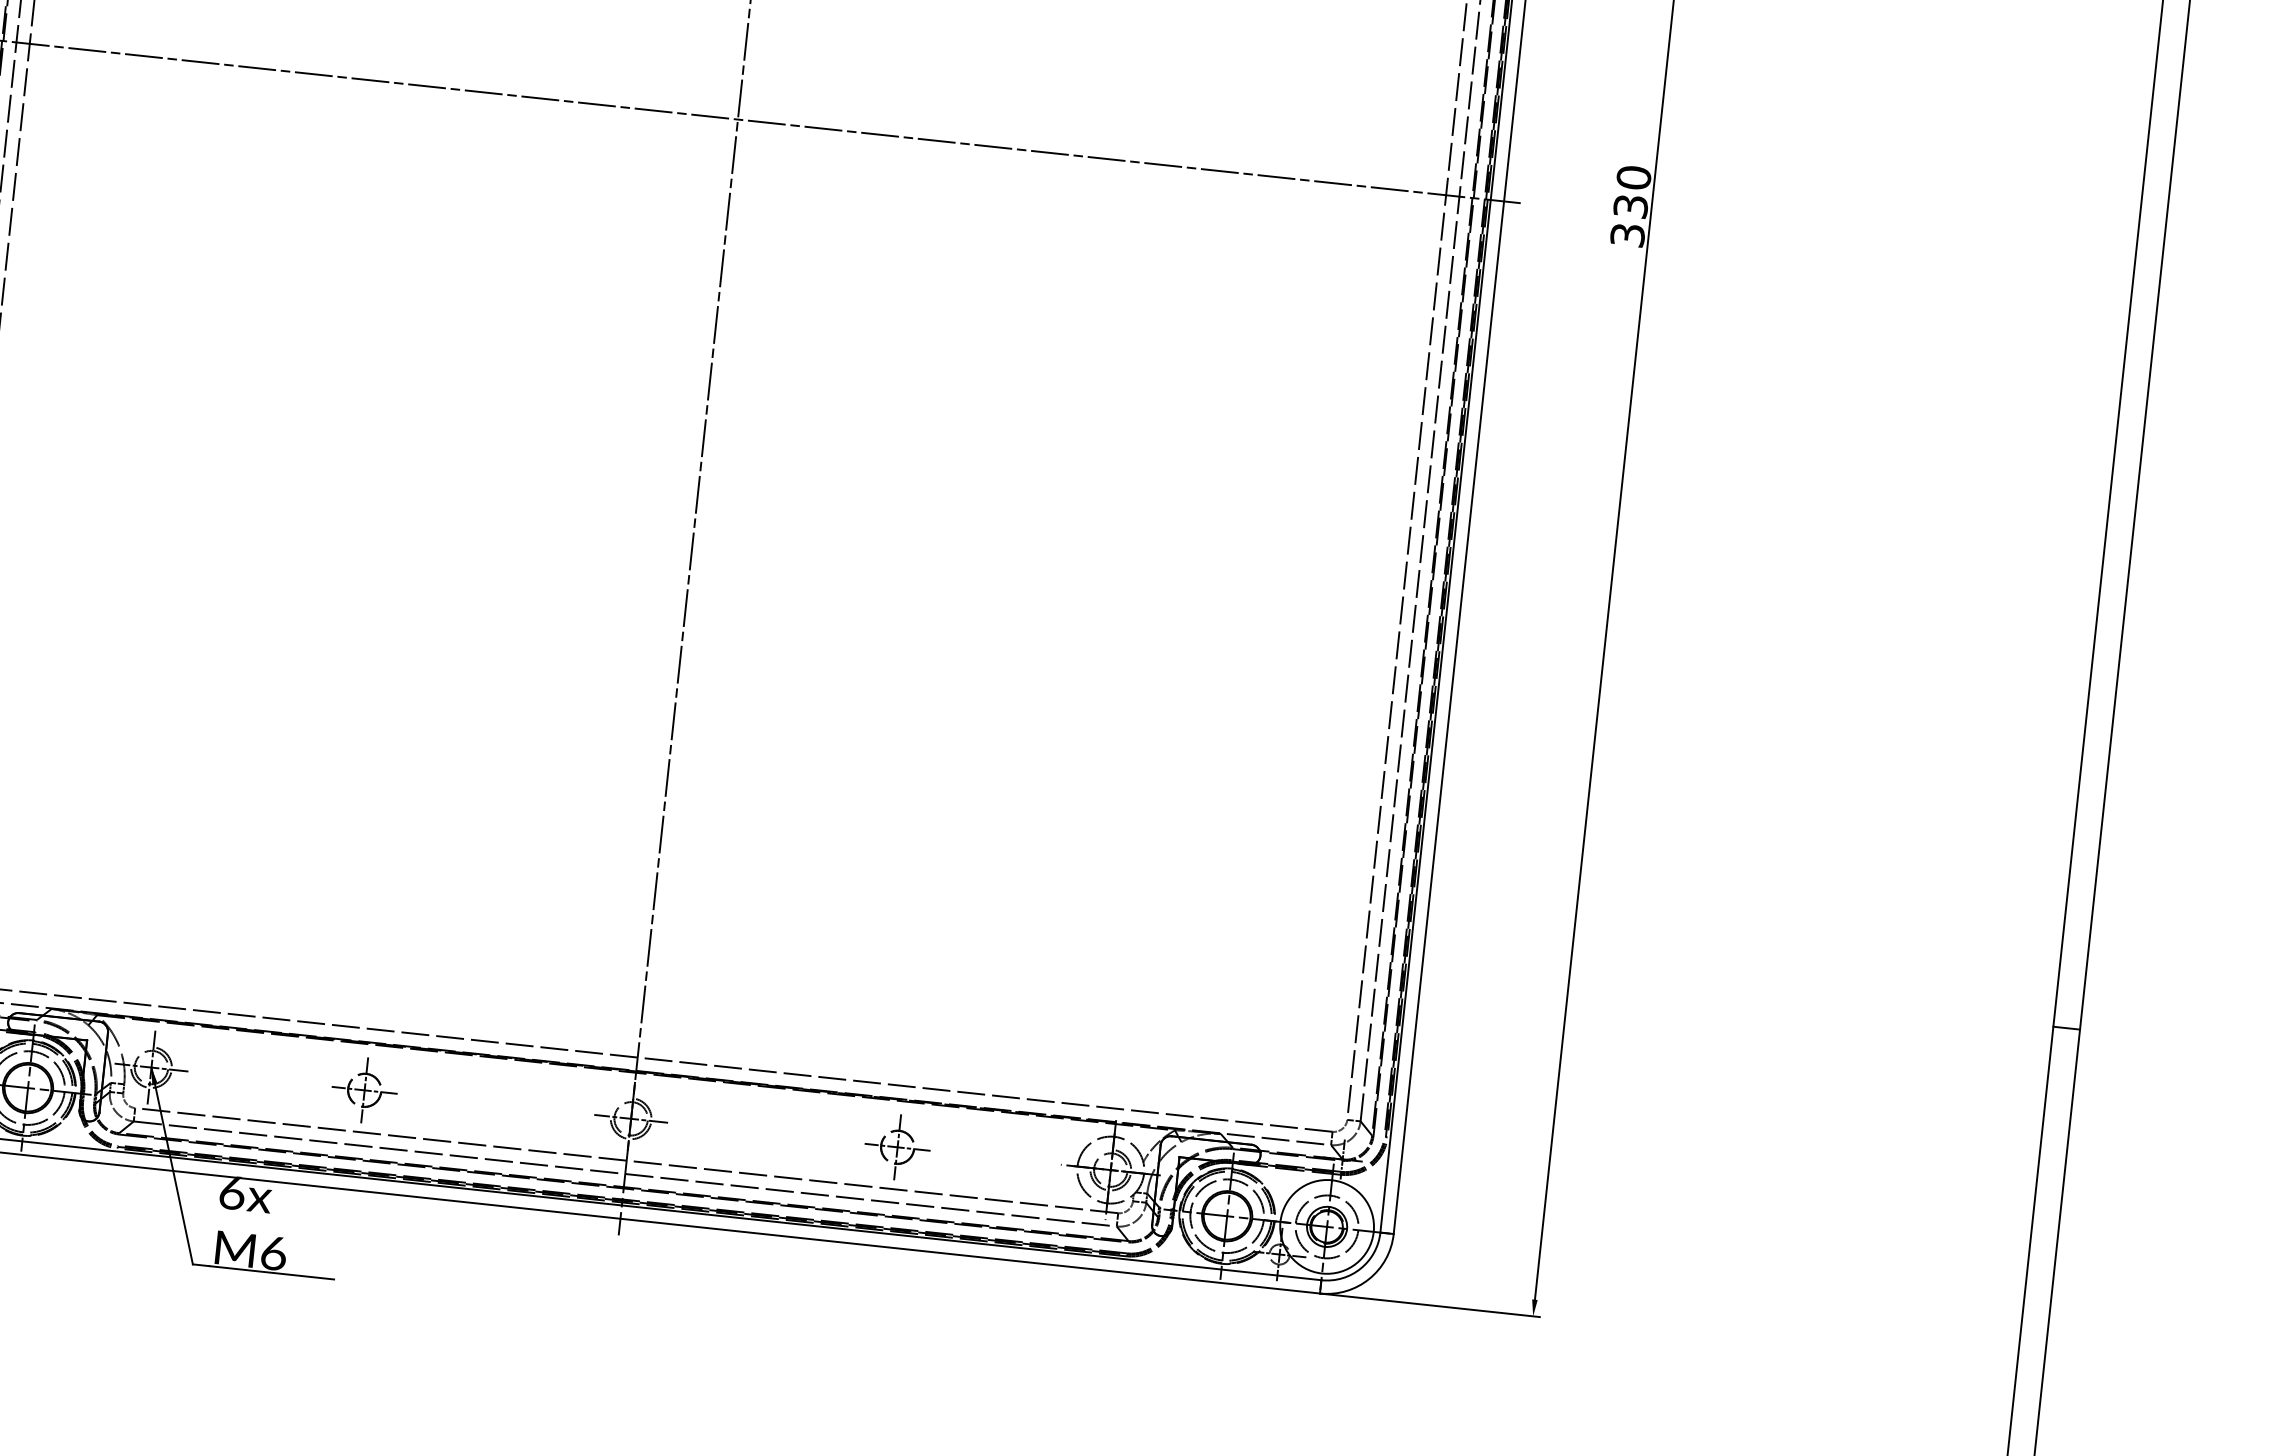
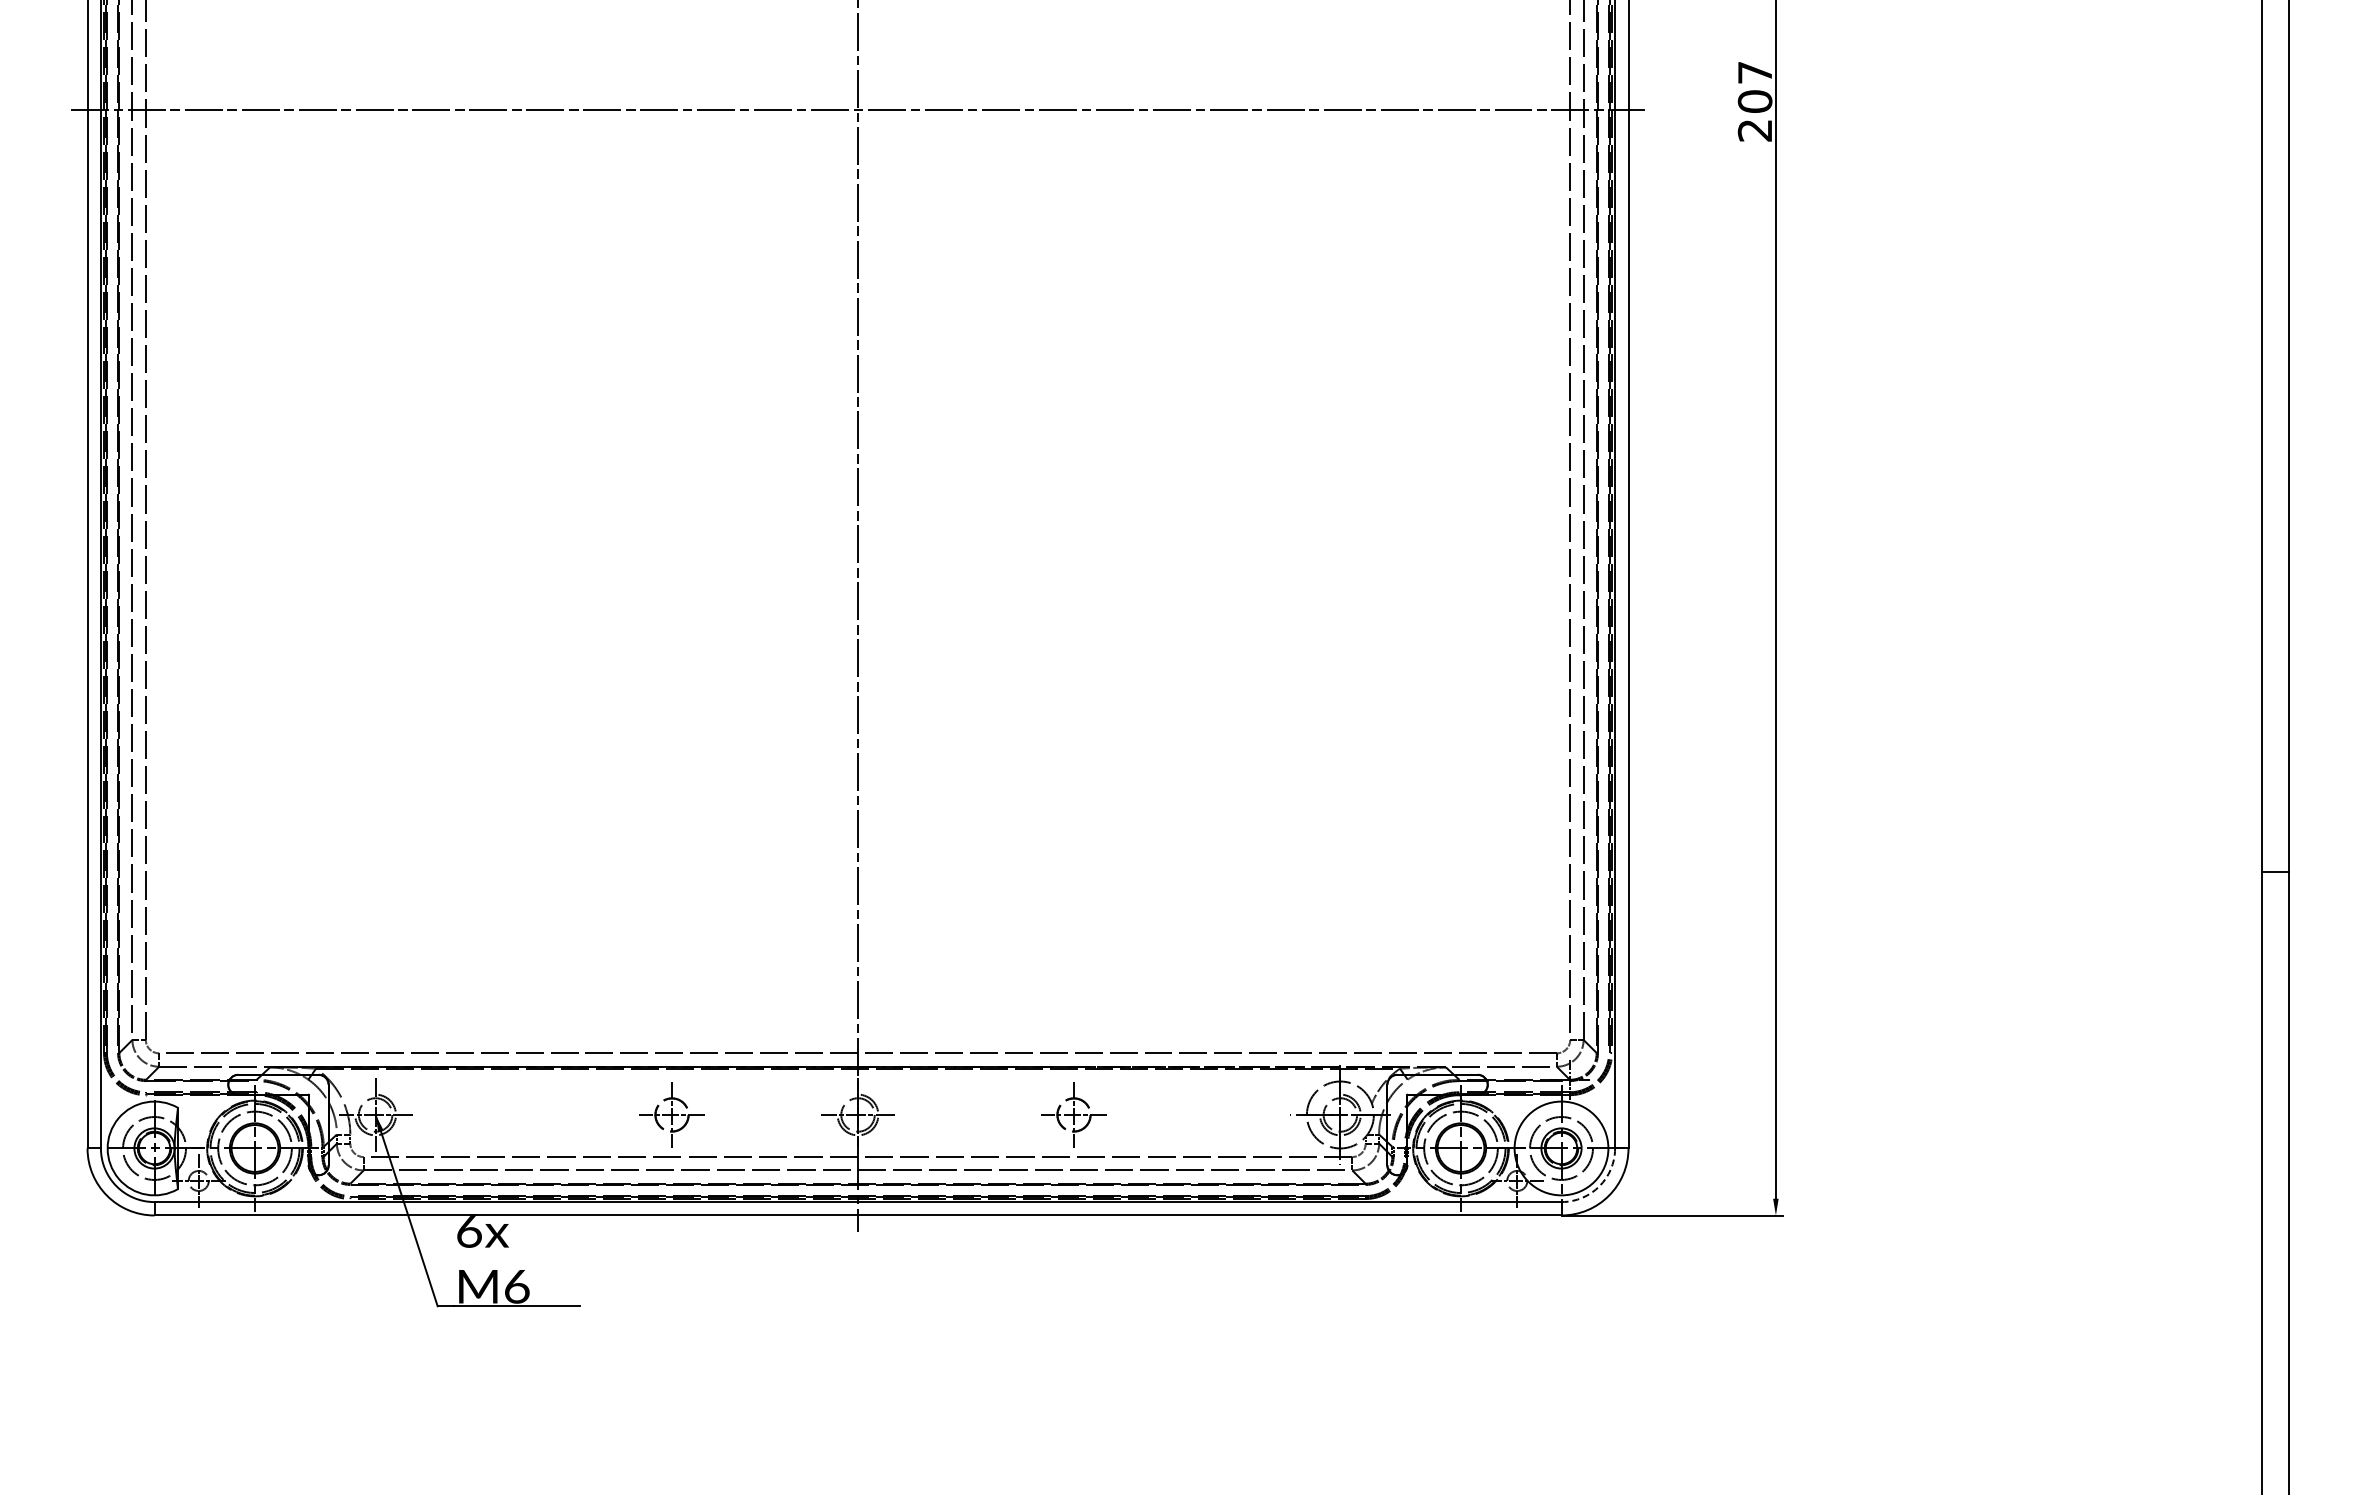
text: (1630, 206) -> (1754, 101), 330 -> 207
part: (364, 1089) -> (671, 1114), moved
part: (897, 1146) -> (1073, 1114), moved
arc: (1360, 1268) -> (1599, 1186), solid -> dashed

